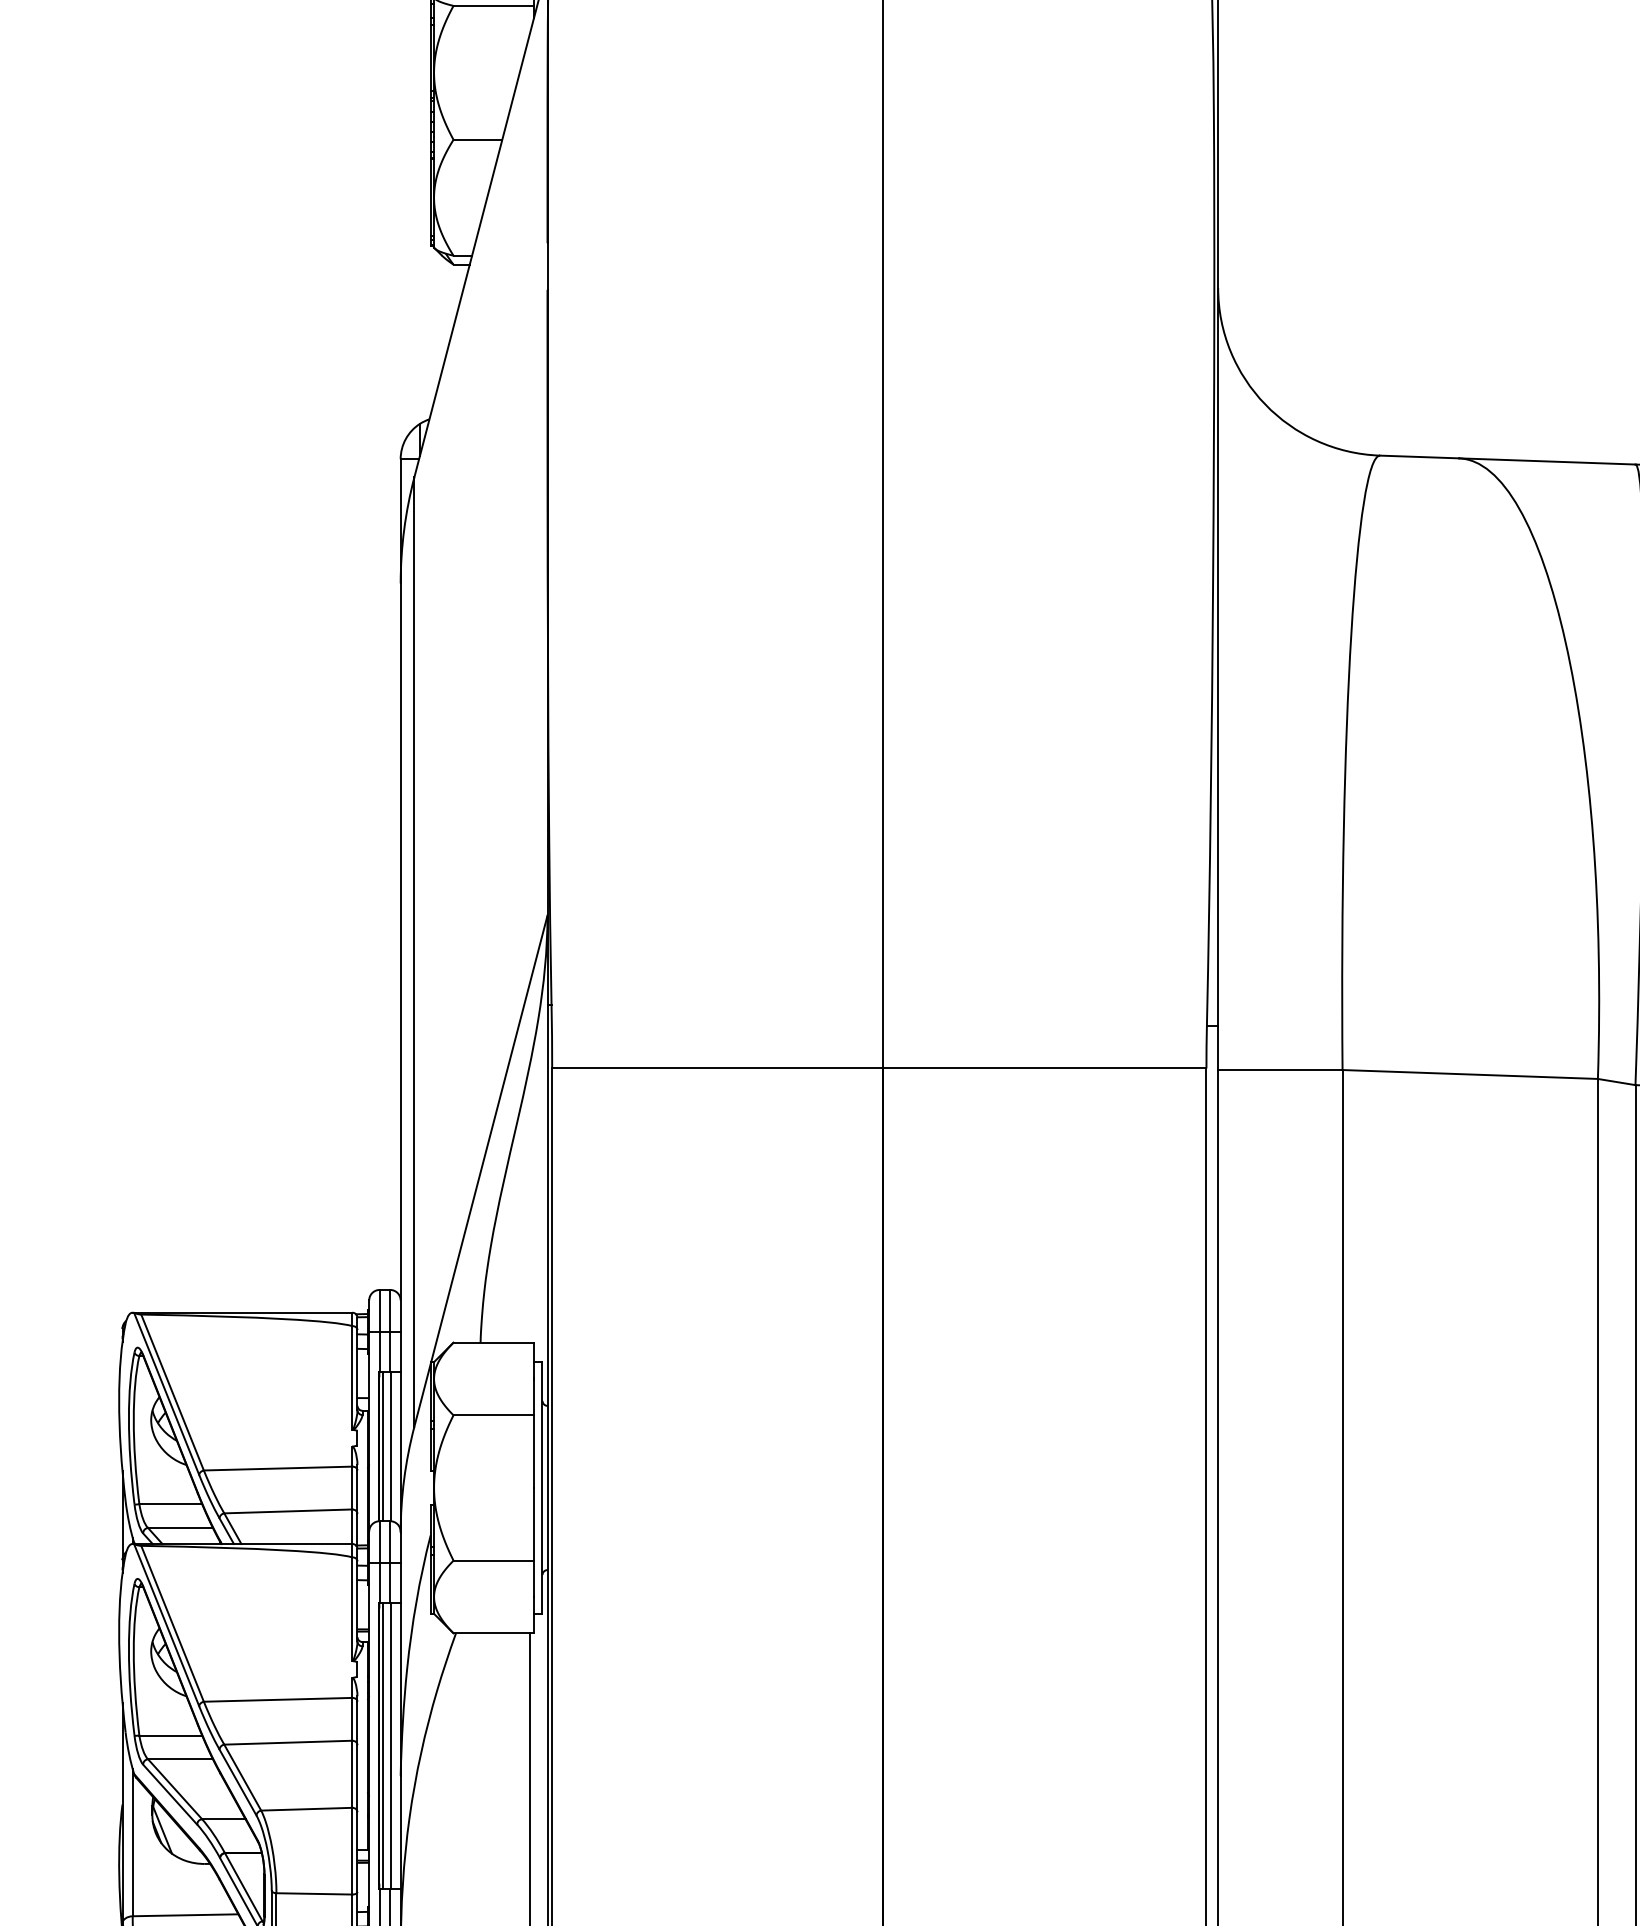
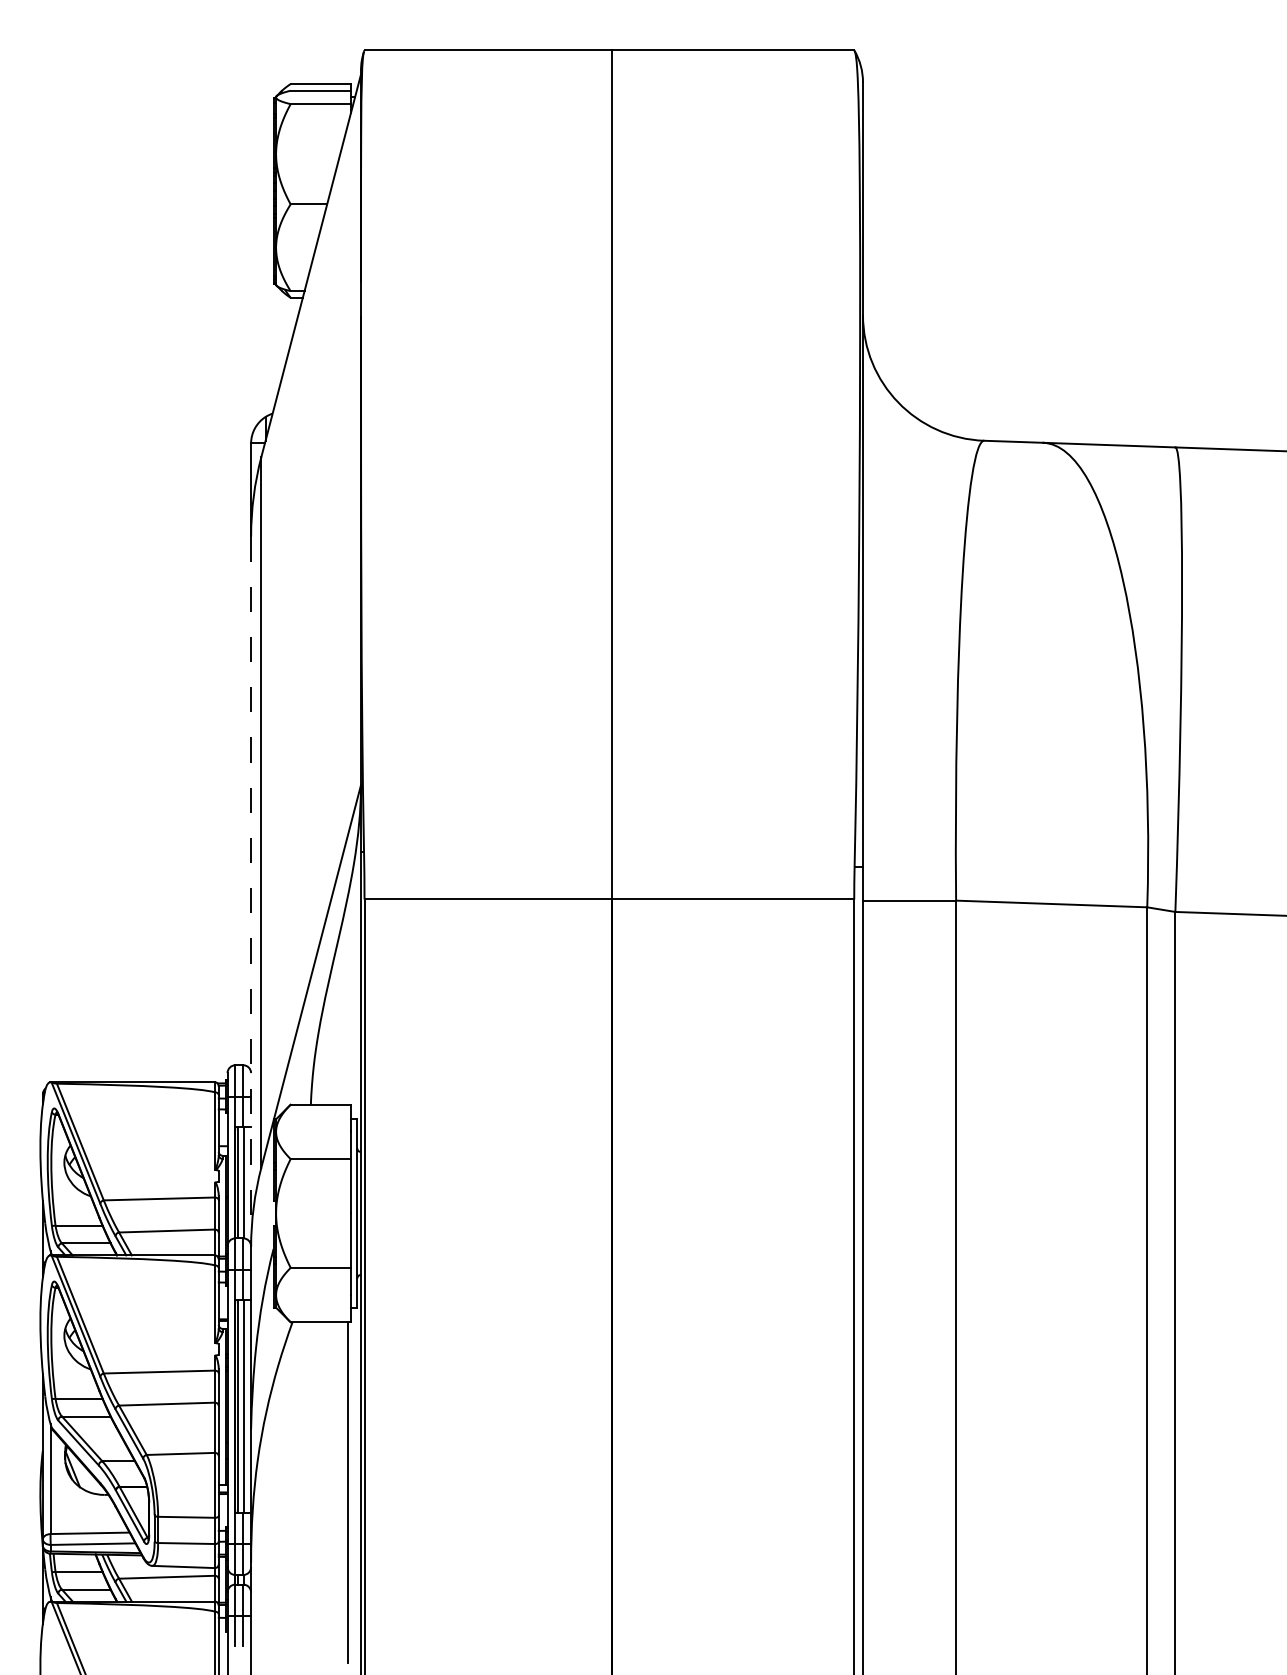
line: (401, 1059) -> (251, 892), solid -> dashed

